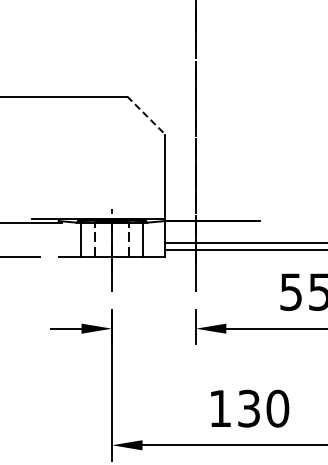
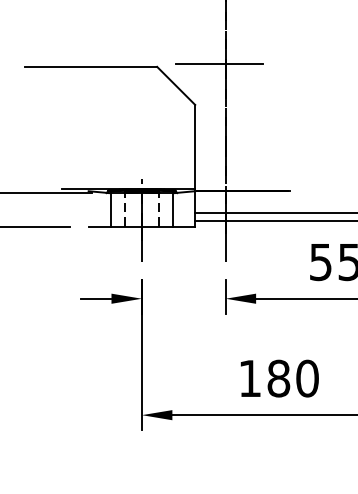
line: (188, 93) -> (218, 63), added
line: (146, 115) -> (176, 85), dashed -> solid
text: (248, 408) -> (278, 378), 130 -> 180

